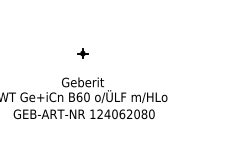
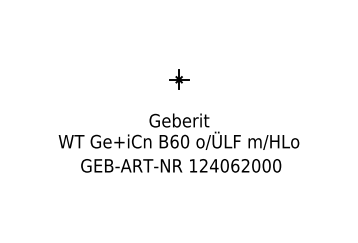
part: (83, 53) -> (179, 79), size x1.43
text: (144, 114) -> (266, 165), 124062080 -> 124062000

